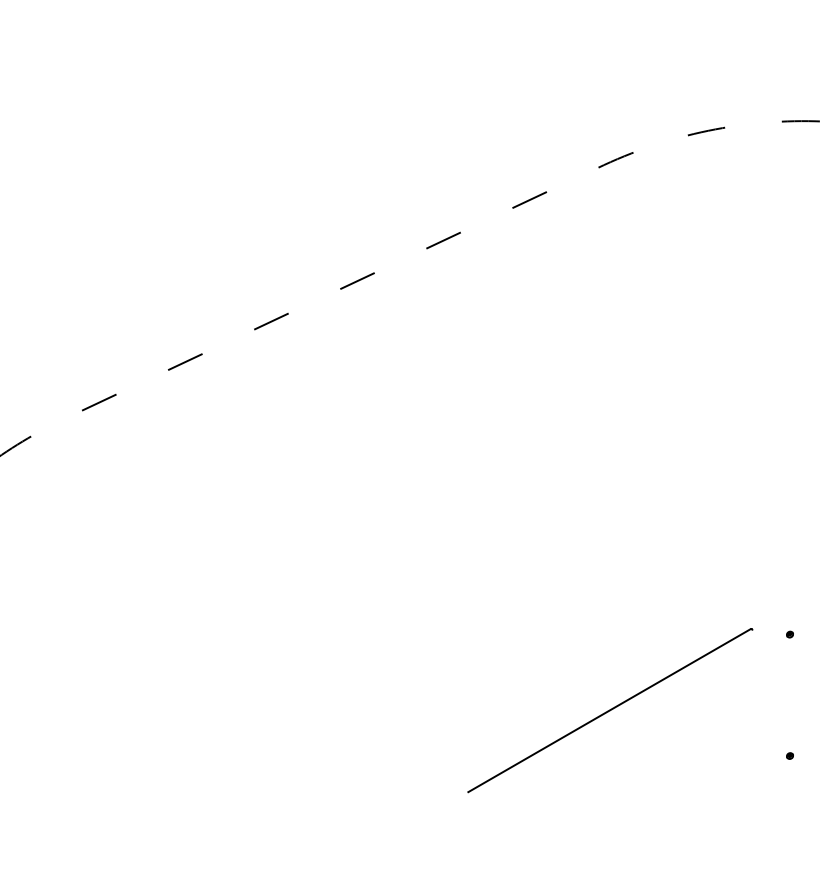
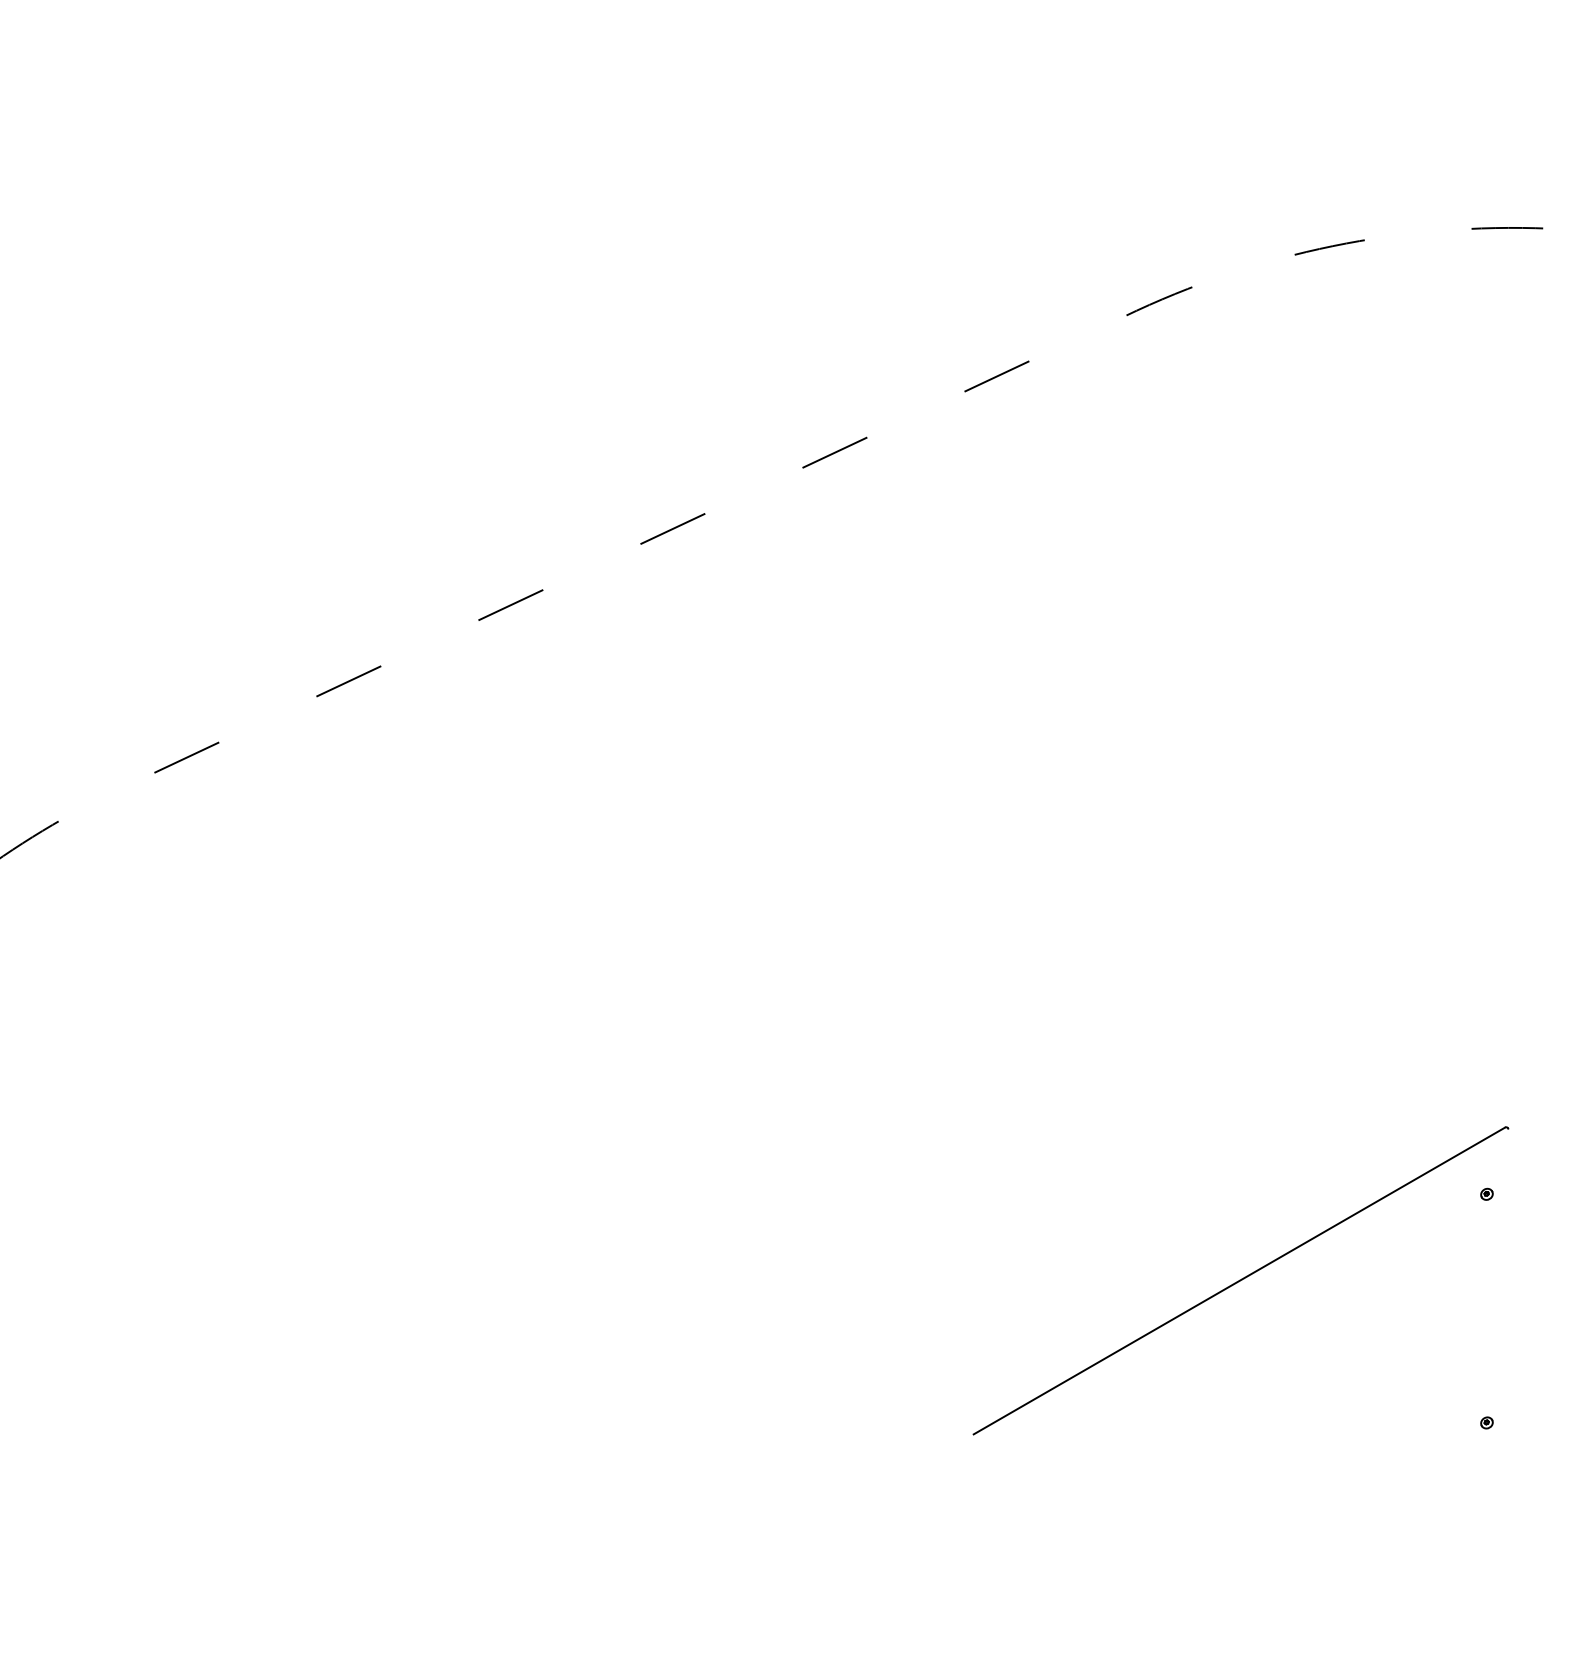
part: (610, 710) -> (1241, 1280), moved

